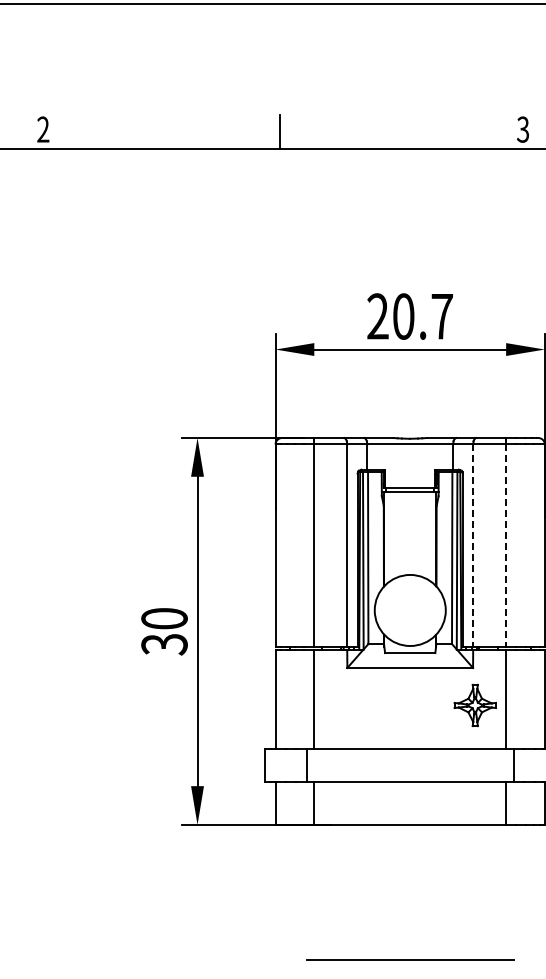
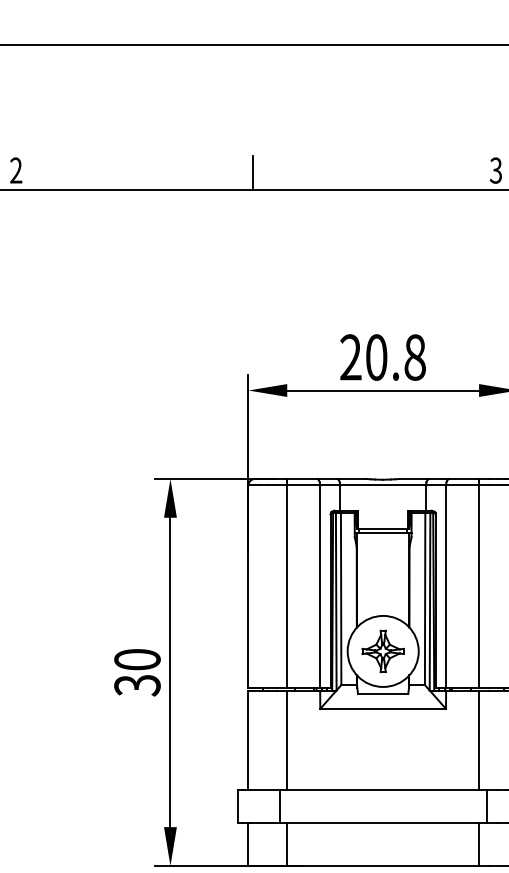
text: (441, 316) -> (414, 357), 20.7 -> 20.8
line: (473, 546) -> (446, 587), dashed -> solid
line: (506, 546) -> (479, 587), dashed -> solid
part: (474, 705) -> (382, 651), moved

